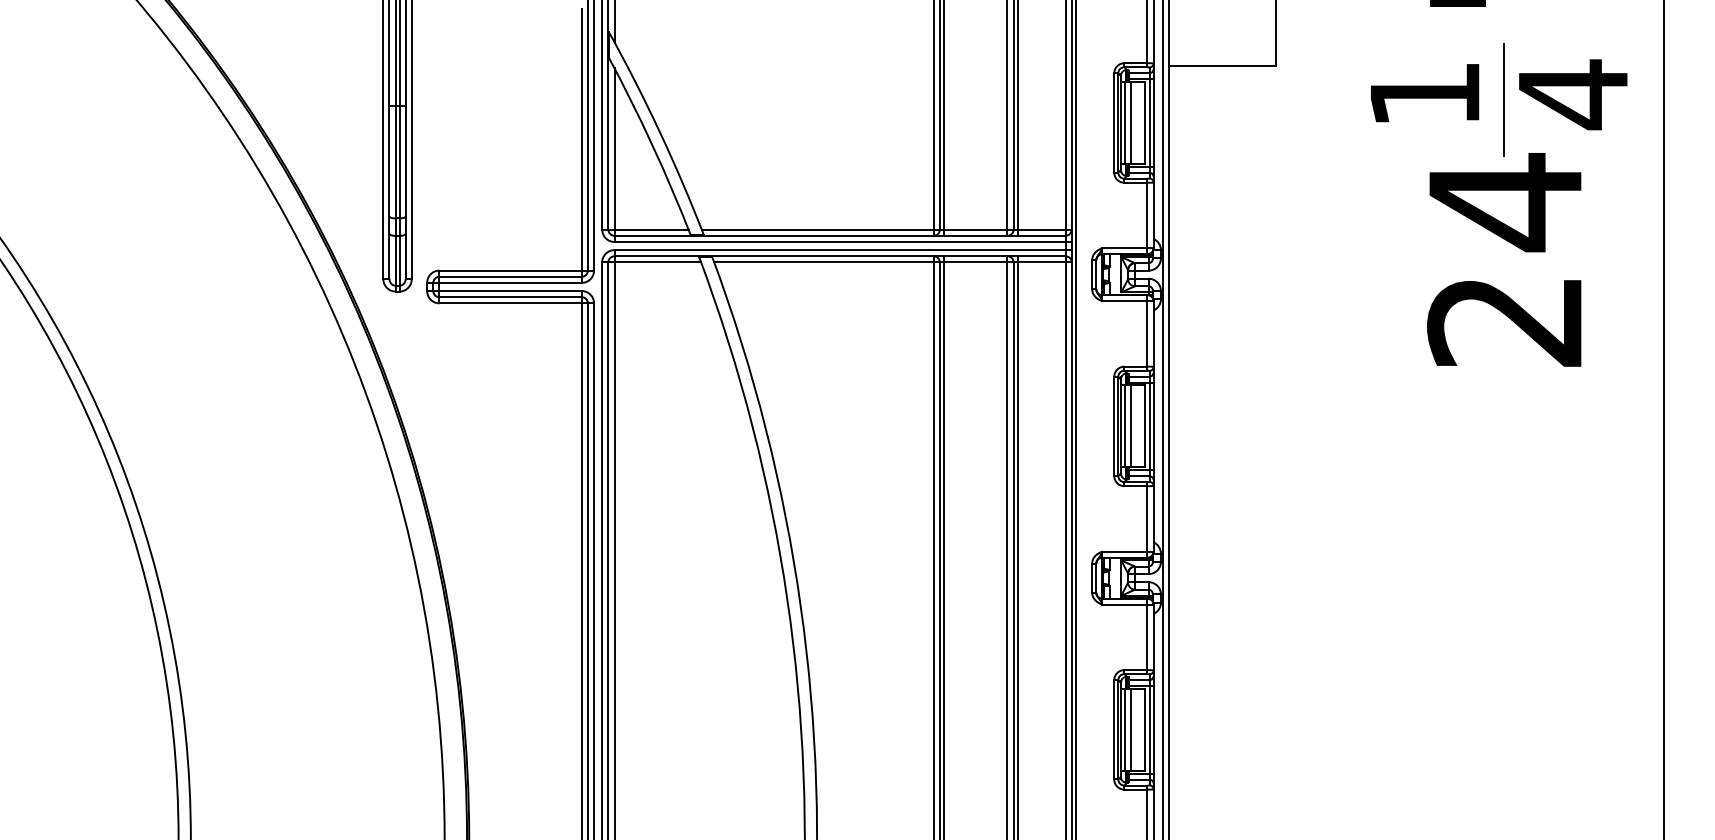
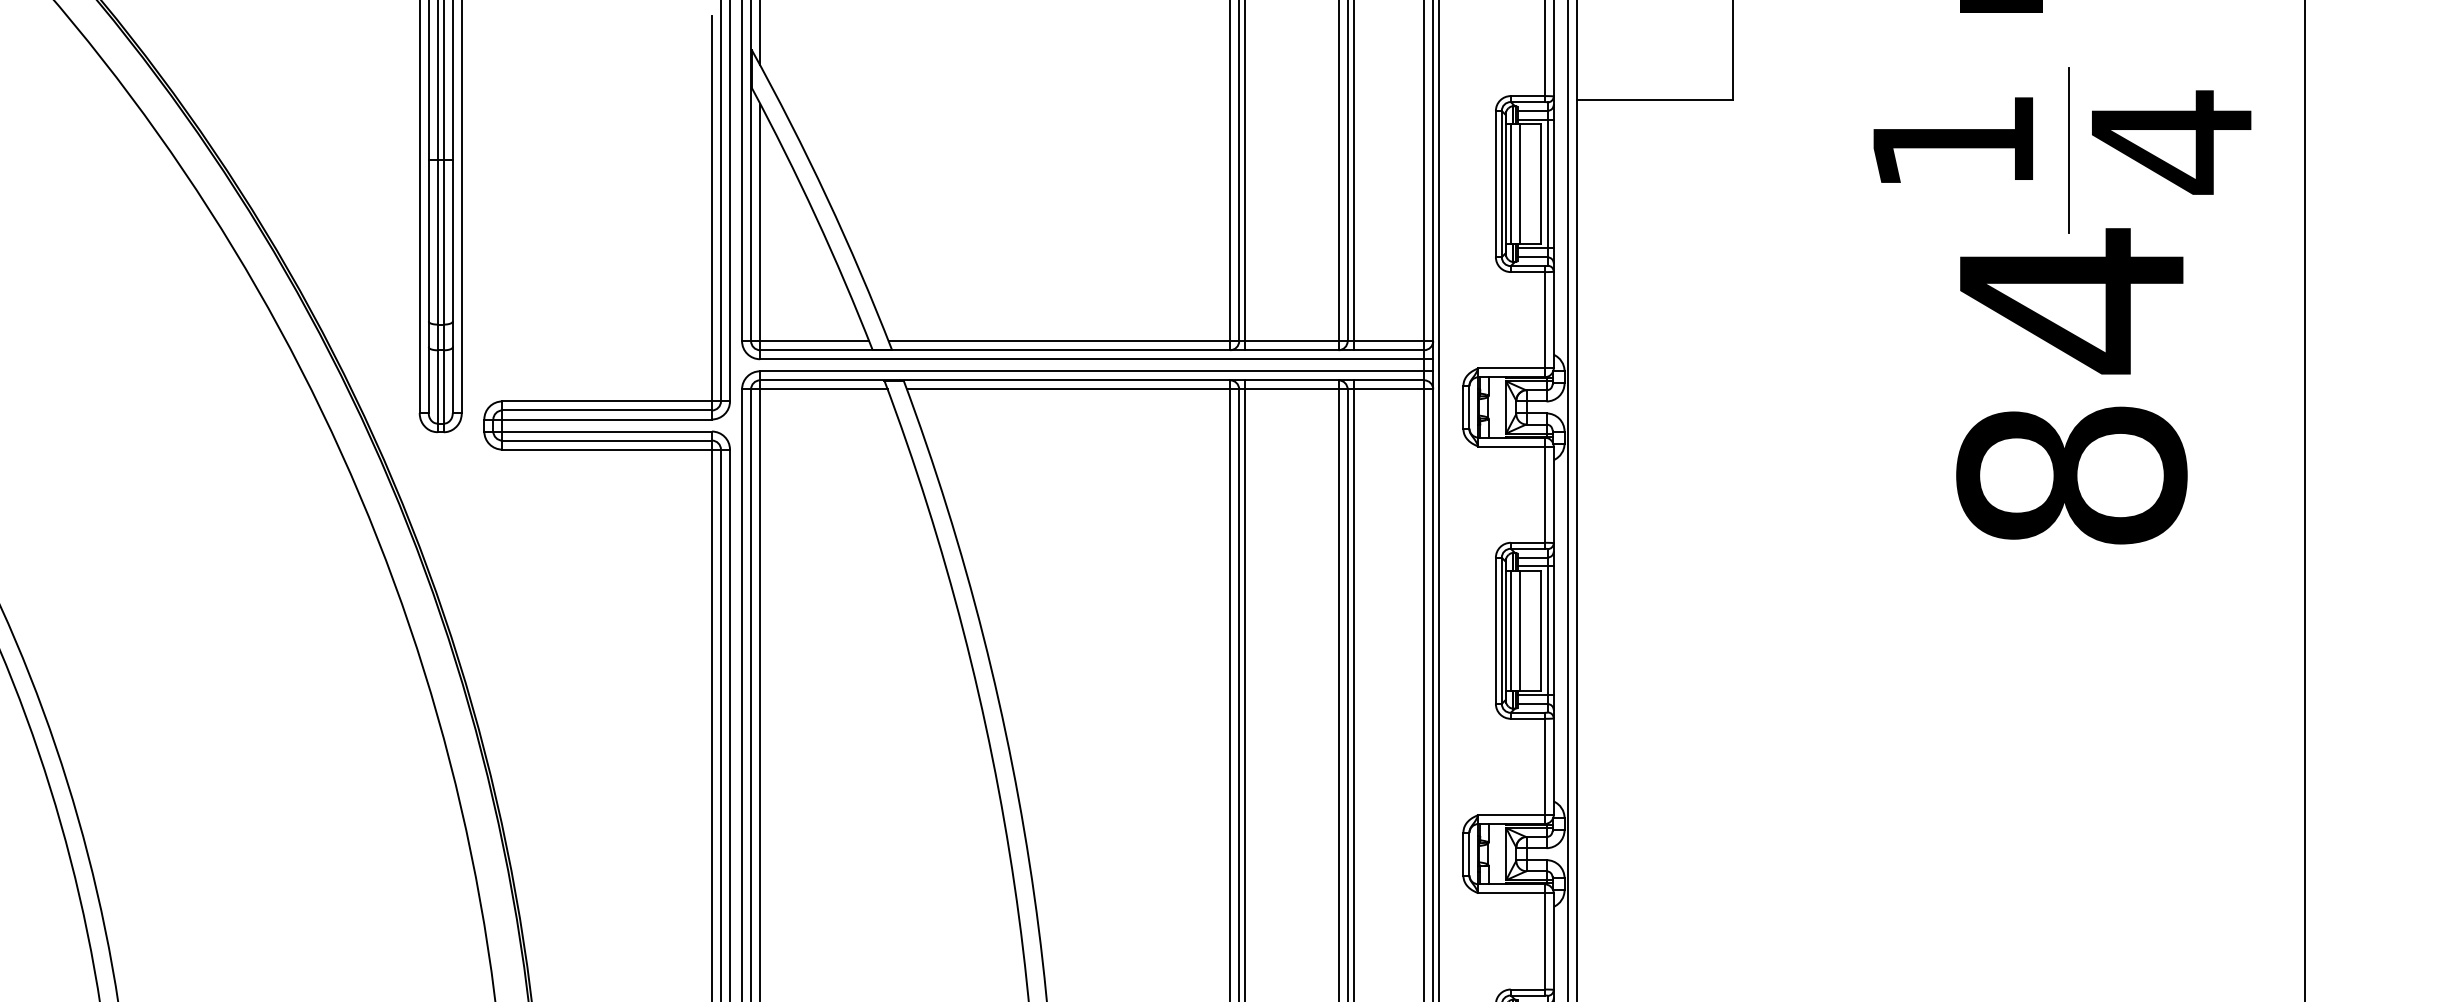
text: (1505, 320) -> (2071, 474), 24 -> 84

